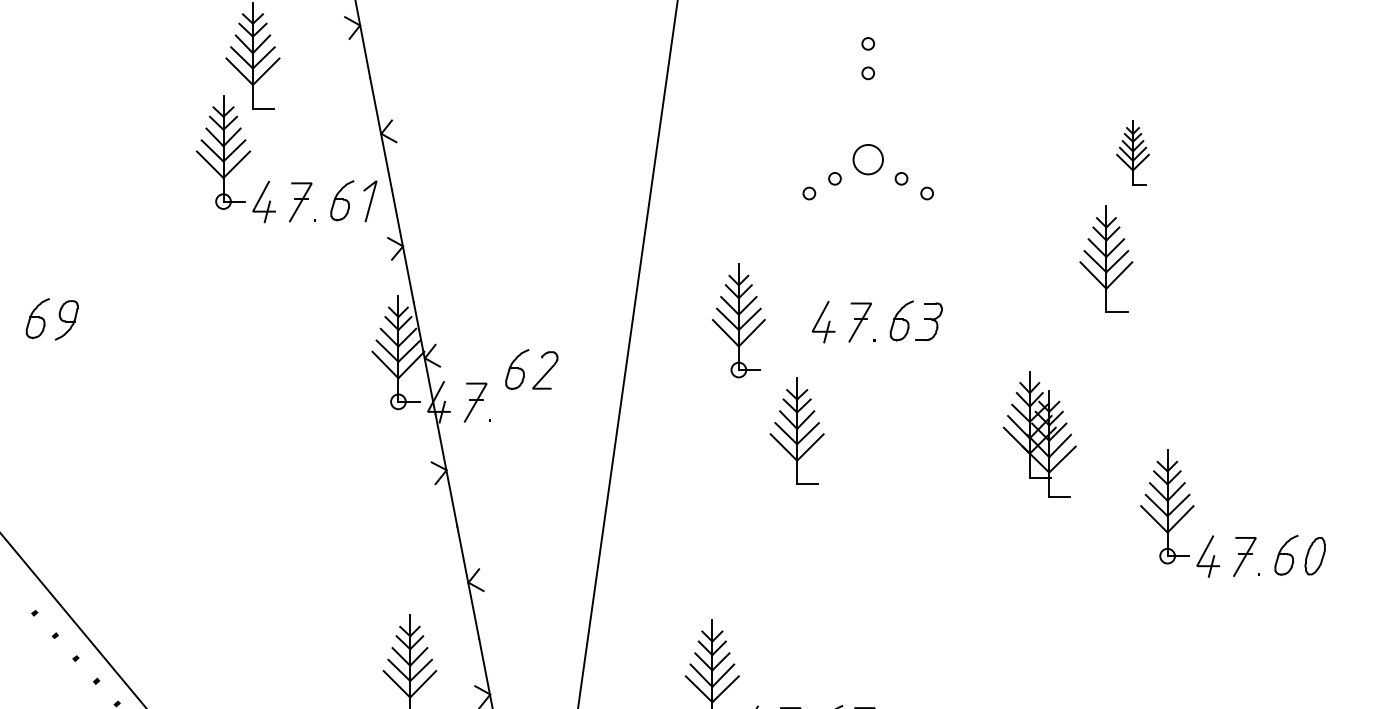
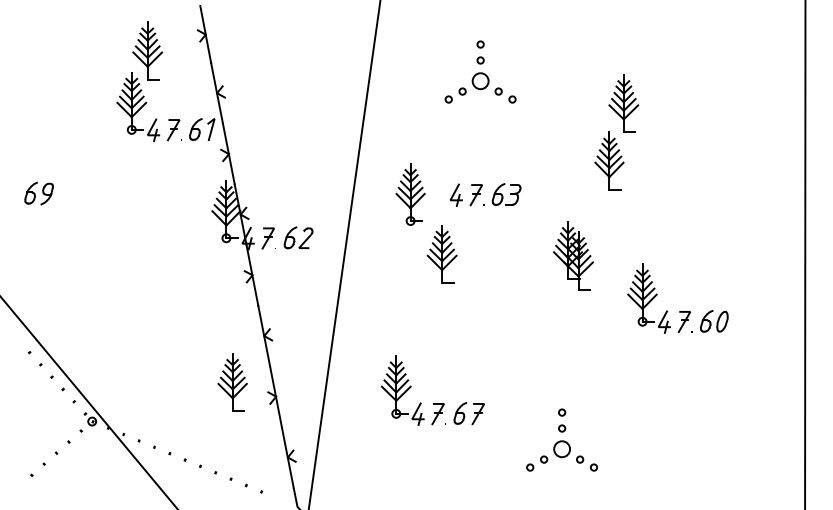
part: (1132, 152) -> (623, 103), size x1.67
part: (868, 171) -> (480, 87), moved
part: (531, 369) -> (298, 237), moved

